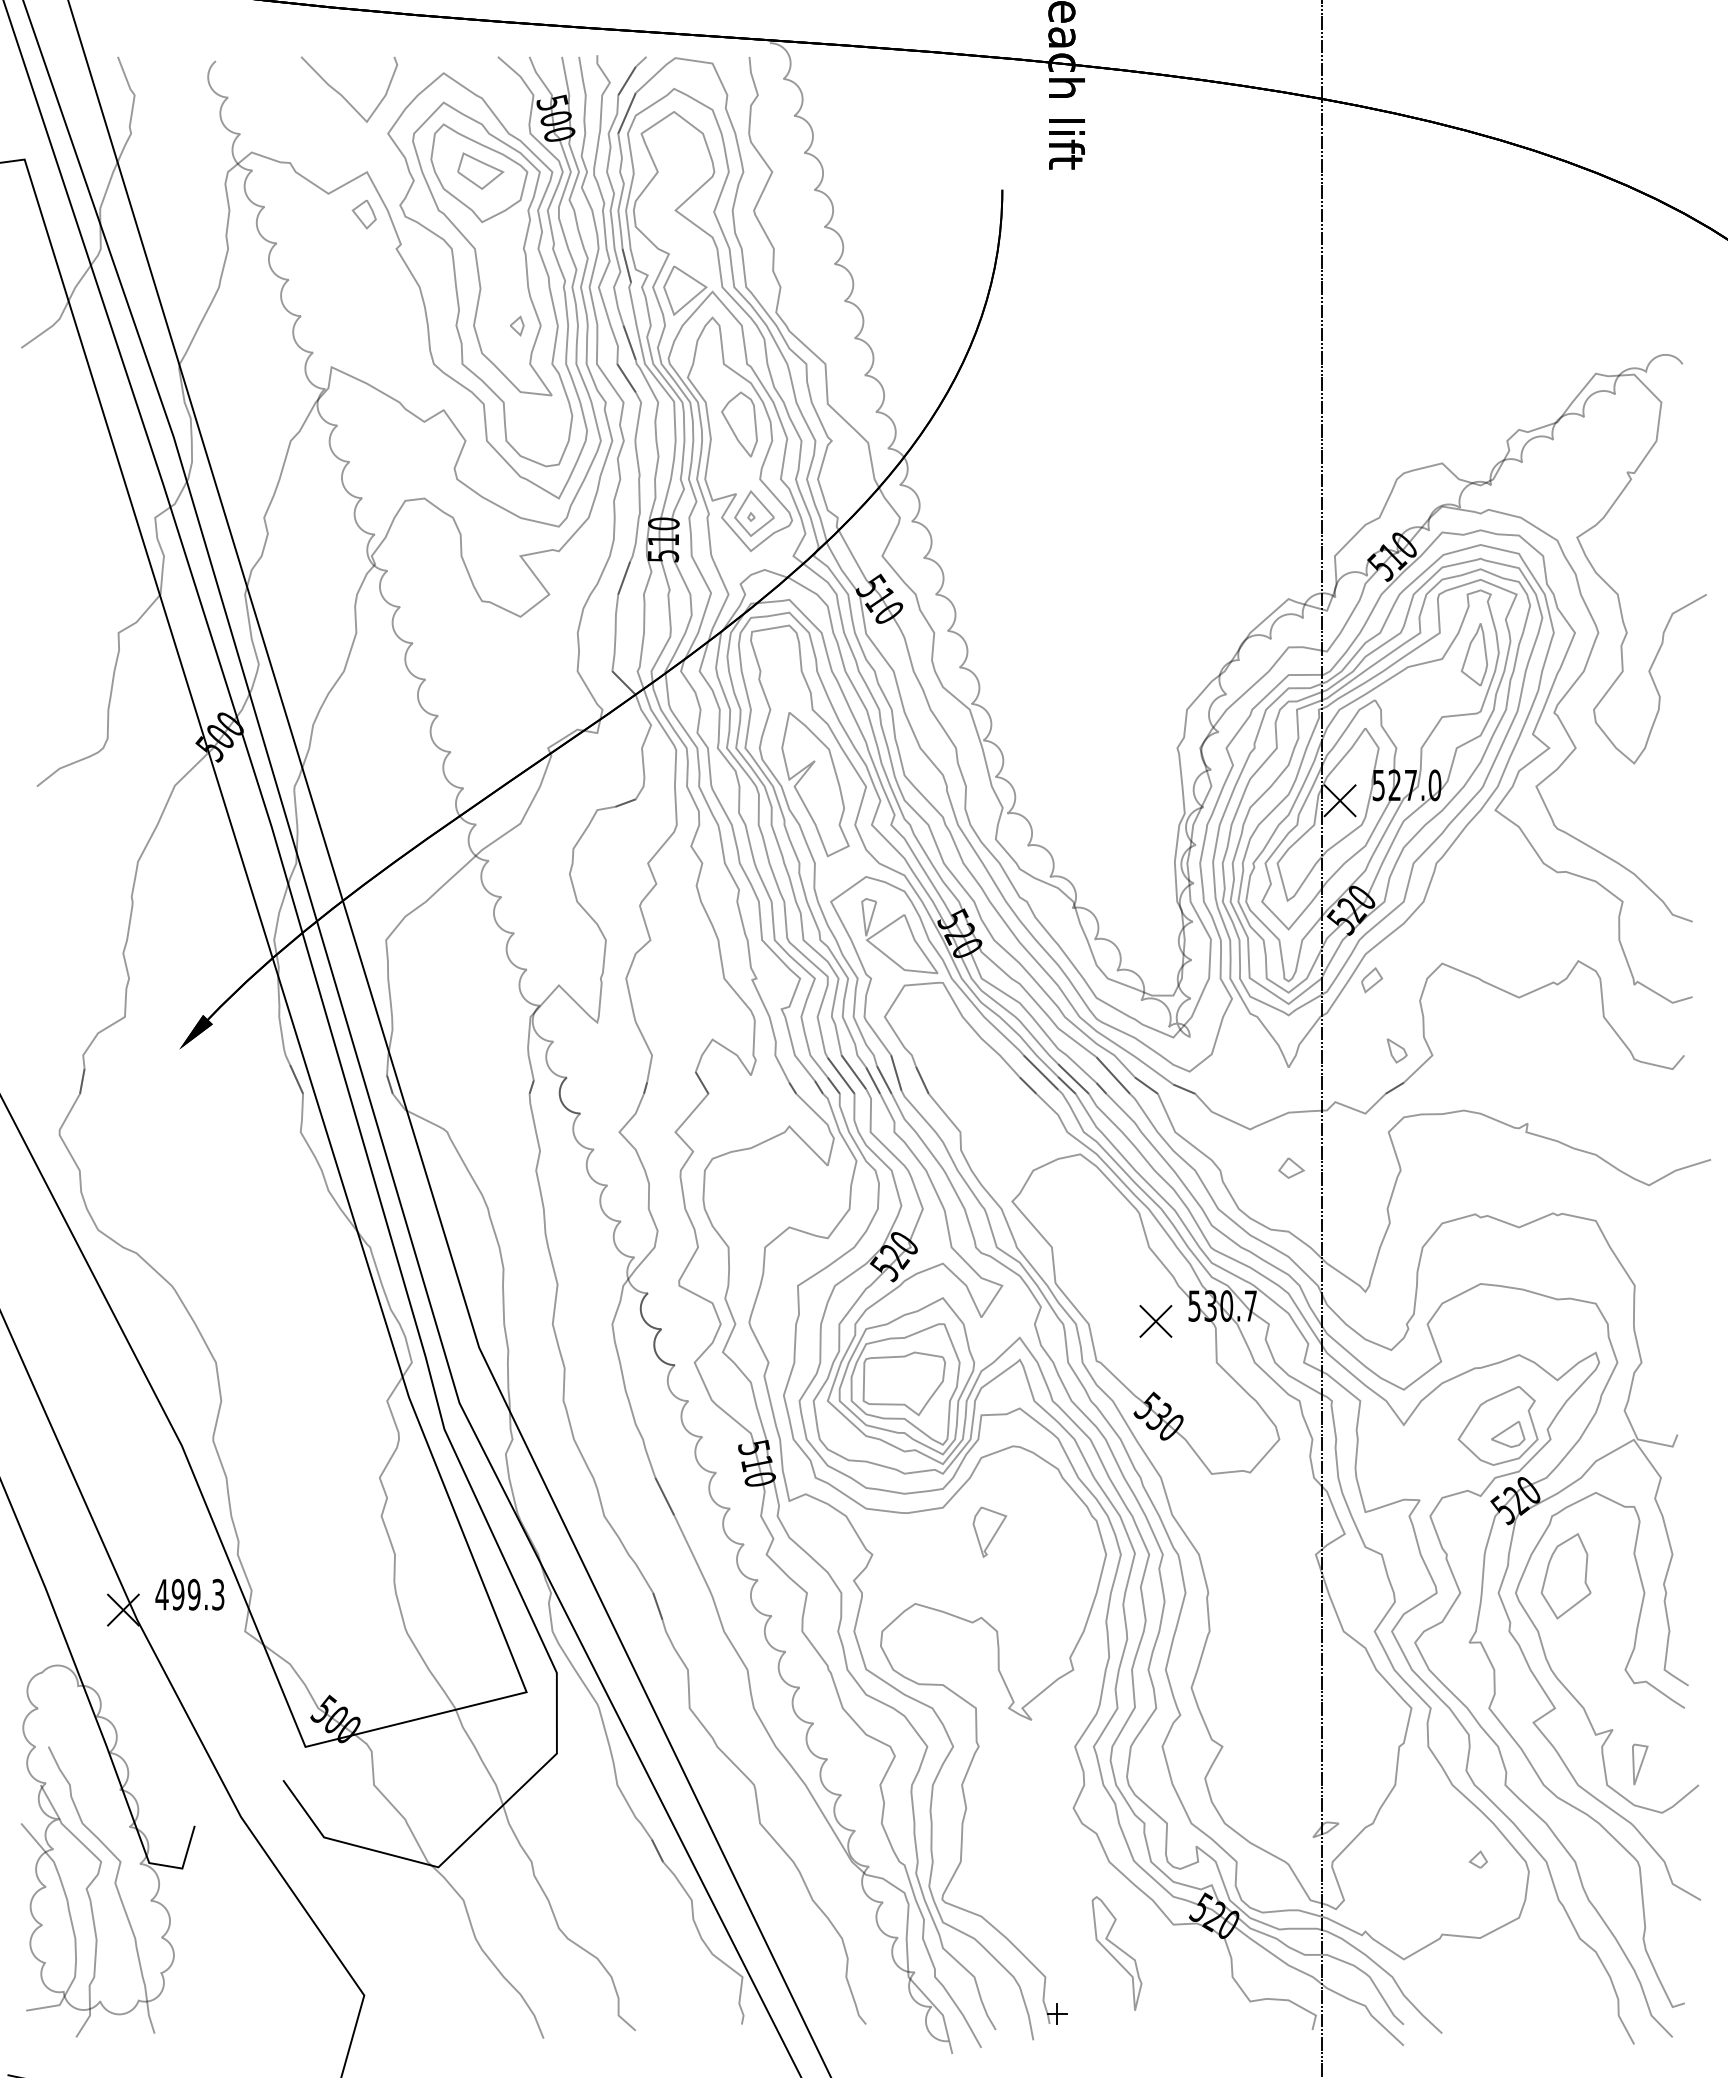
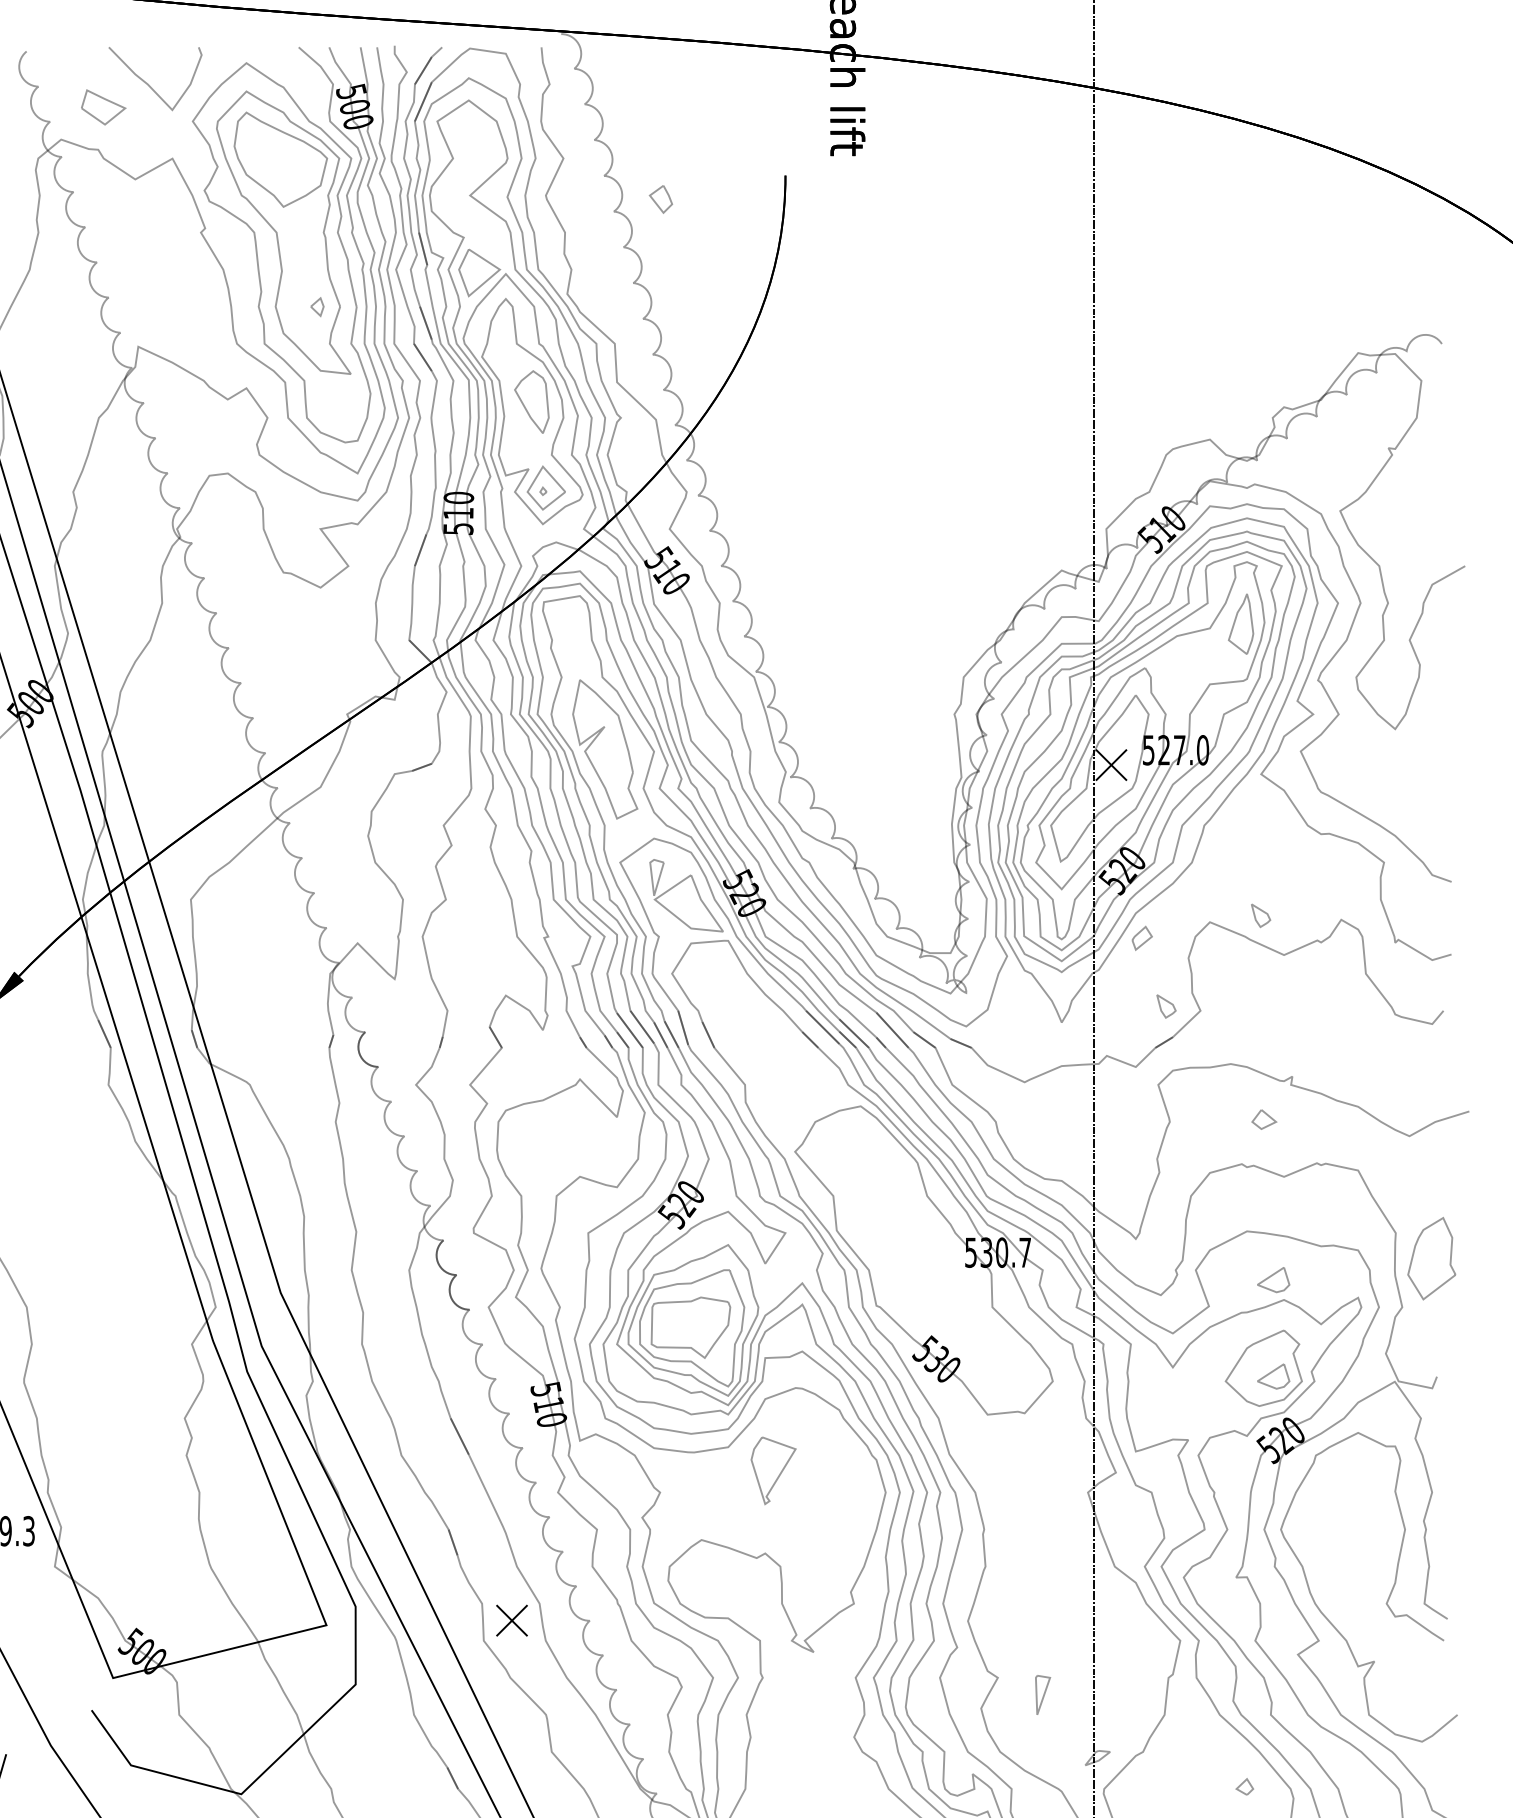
part: (480, 170) -> (103, 106), moved
part: (364, 214) -> (661, 199), moved
part: (1494, 956) -> (1260, 915), added
part: (1291, 1167) -> (1264, 1118), moved
part: (1155, 1321) -> (511, 1620), moved
part: (1508, 1334) -> (1273, 1280), added
part: (989, 1532) -> (773, 1471), size x1.4
part: (1566, 1576) -> (1432, 1258), moved
part: (1640, 1763) -> (1043, 1694), moved

